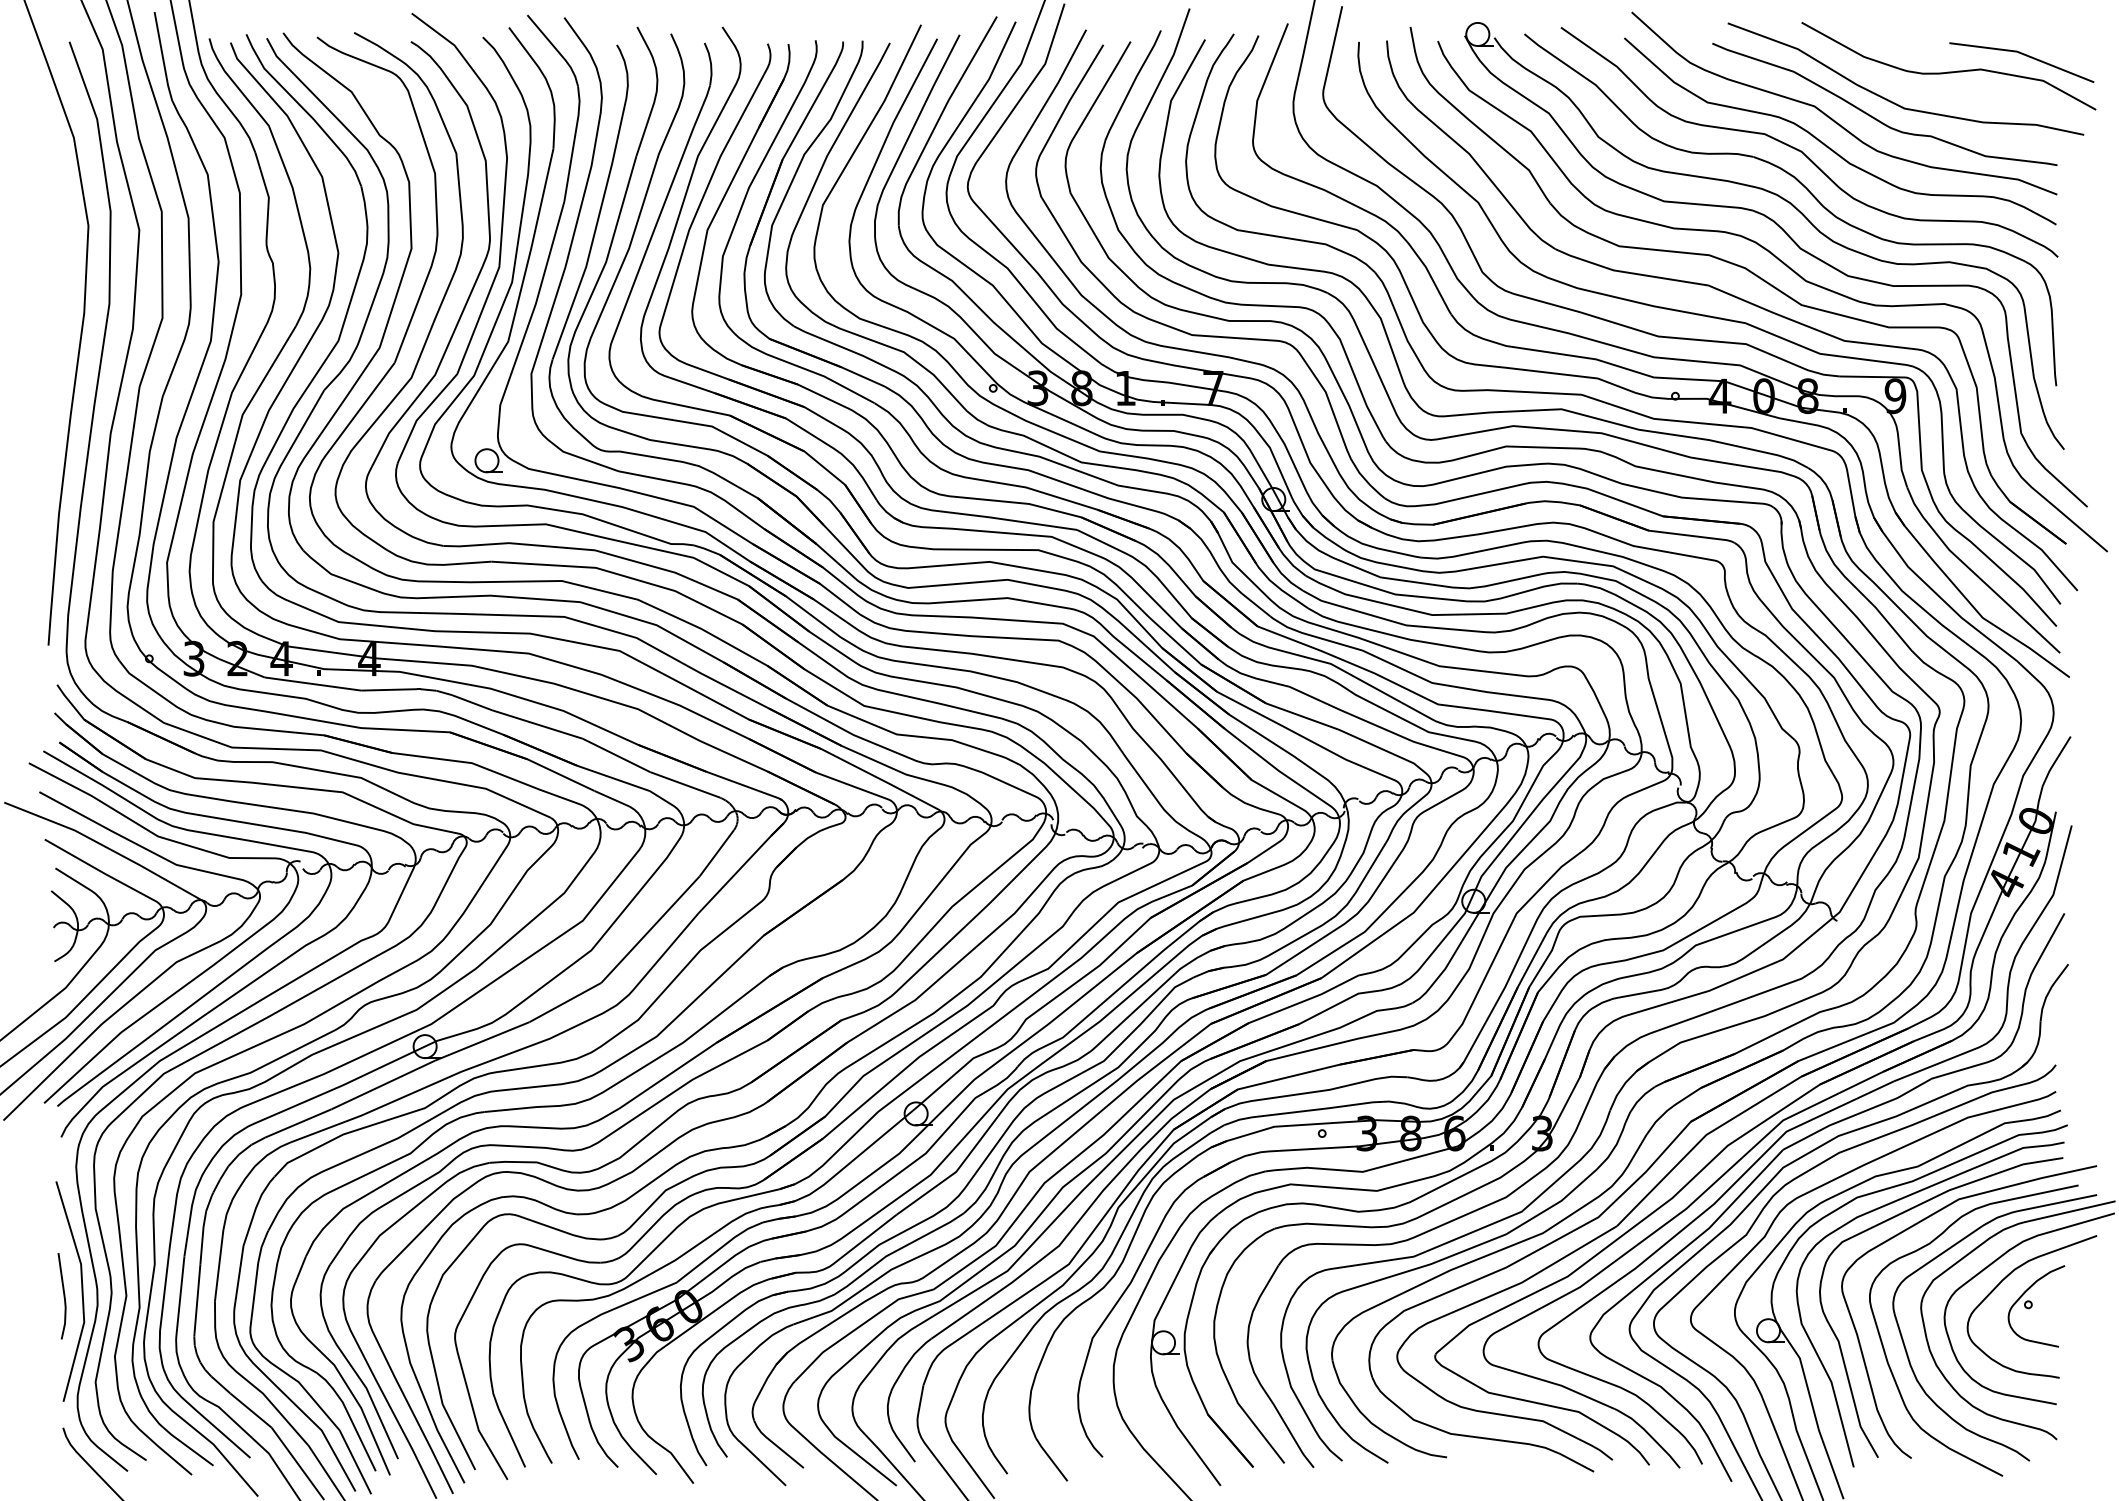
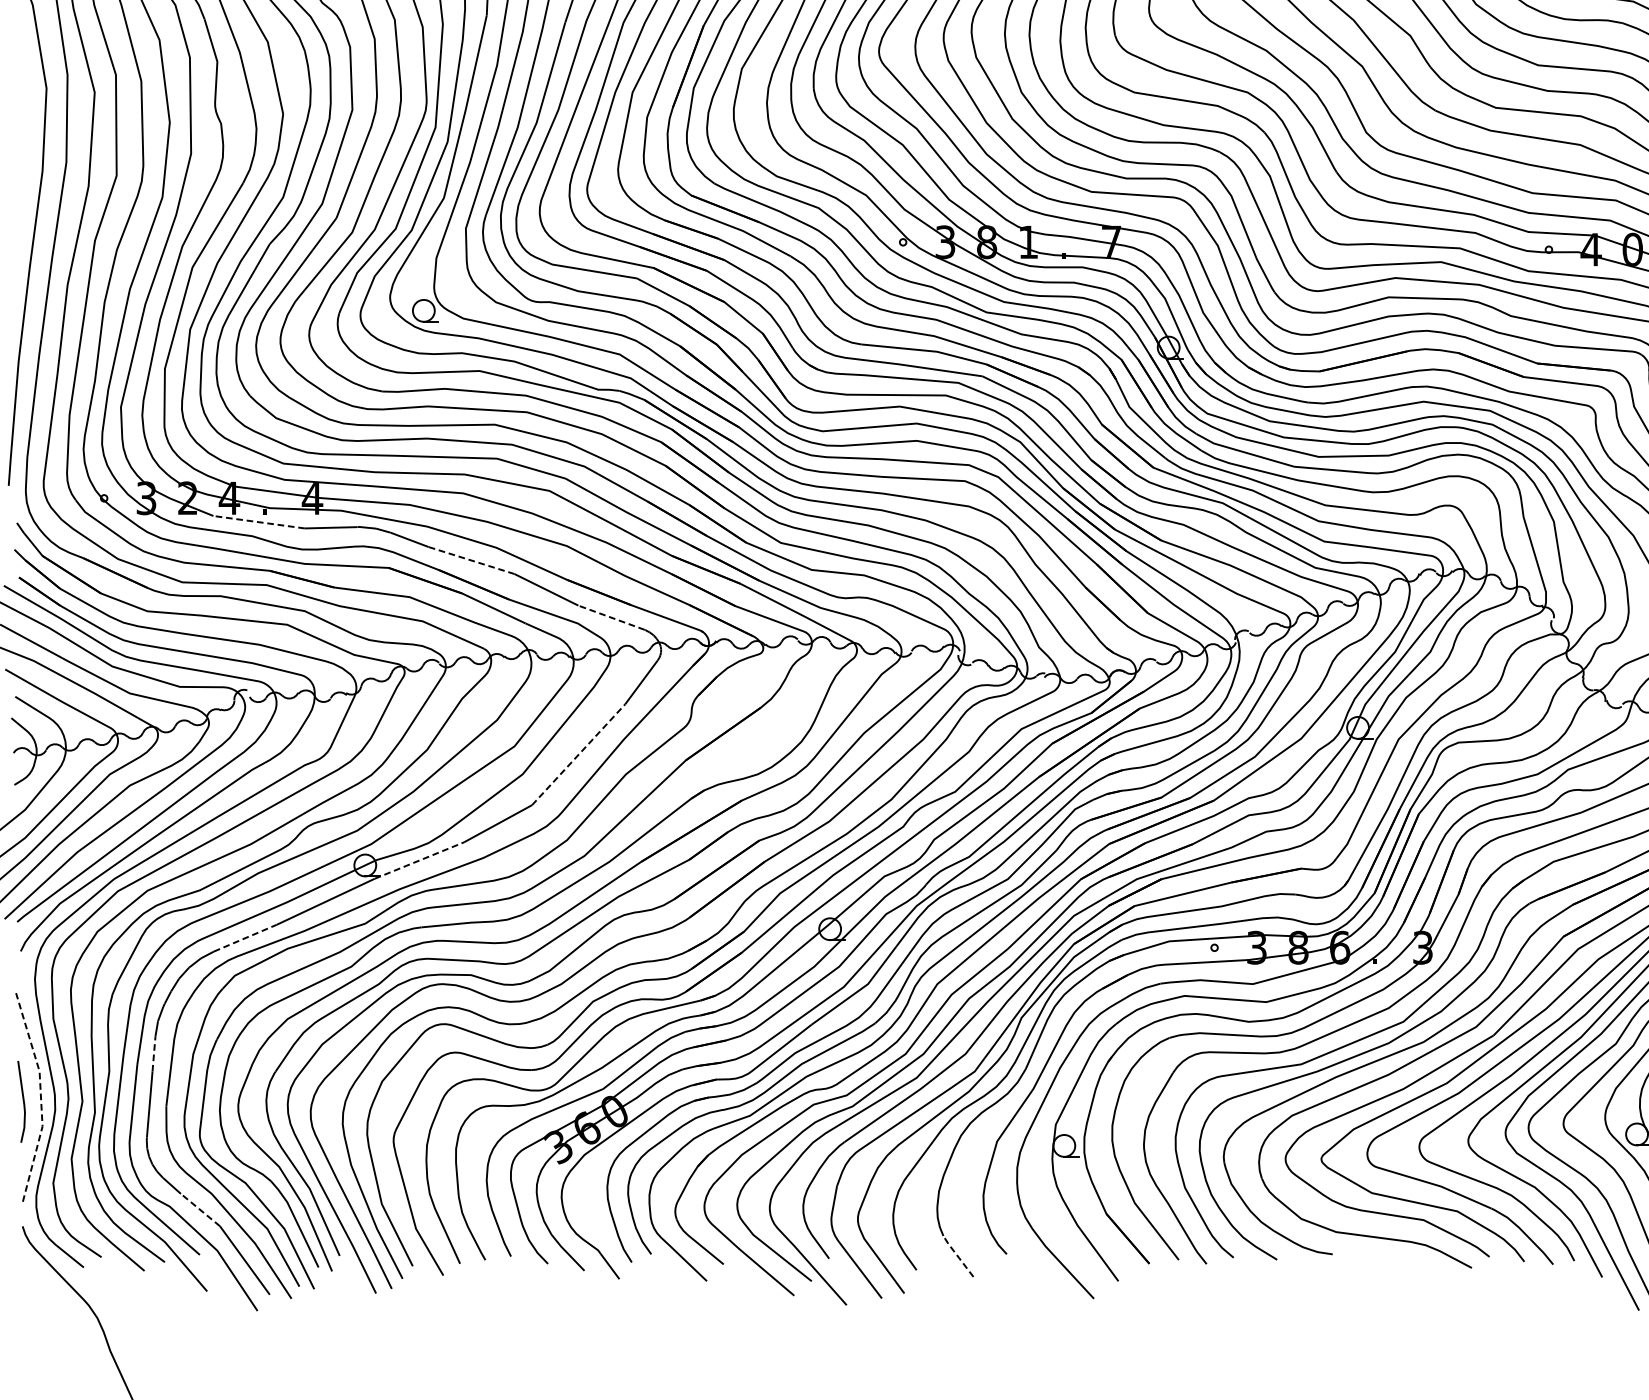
line: (313, 684) -> (259, 522), solid -> dashed
line: (537, 724) -> (471, 560), solid -> dashed
line: (684, 784) -> (610, 617), solid -> dashed
line: (650, 929) -> (578, 754), solid -> dashed
line: (482, 1041) -> (419, 860), solid -> dashed
line: (298, 1123) -> (245, 938), solid -> dashed
line: (201, 1245) -> (153, 1053), solid -> dashed
line: (82, 1290) -> (40, 1096), solid -> dashed
line: (251, 1410) -> (200, 1209), solid -> dashed
line: (1050, 1459) -> (957, 1256), solid -> dashed

